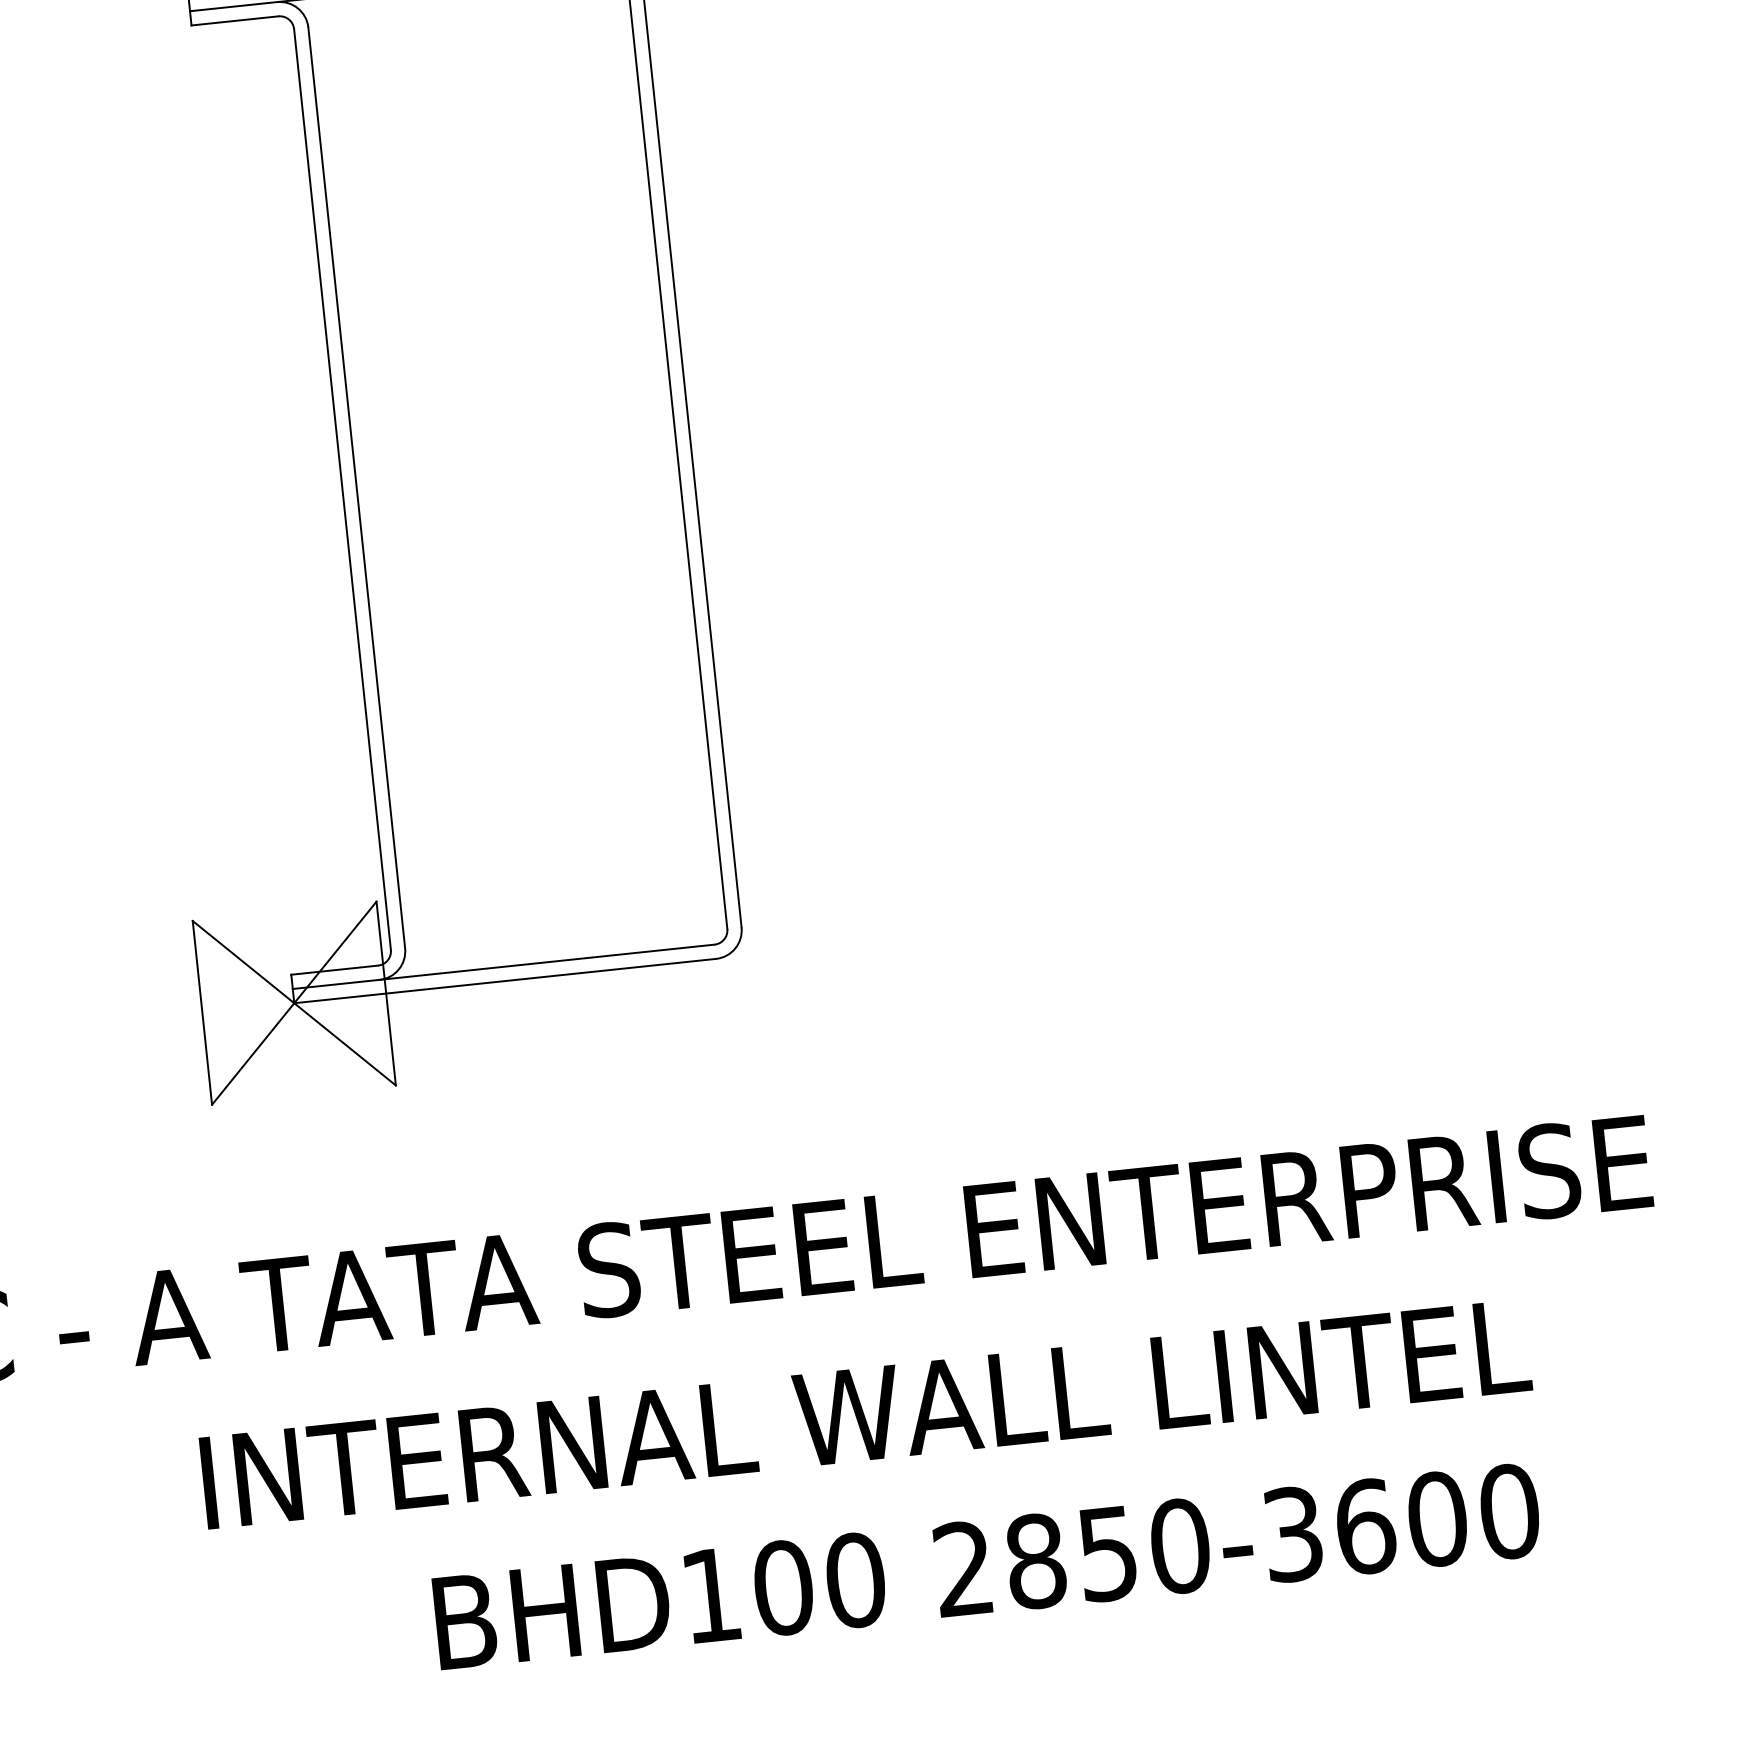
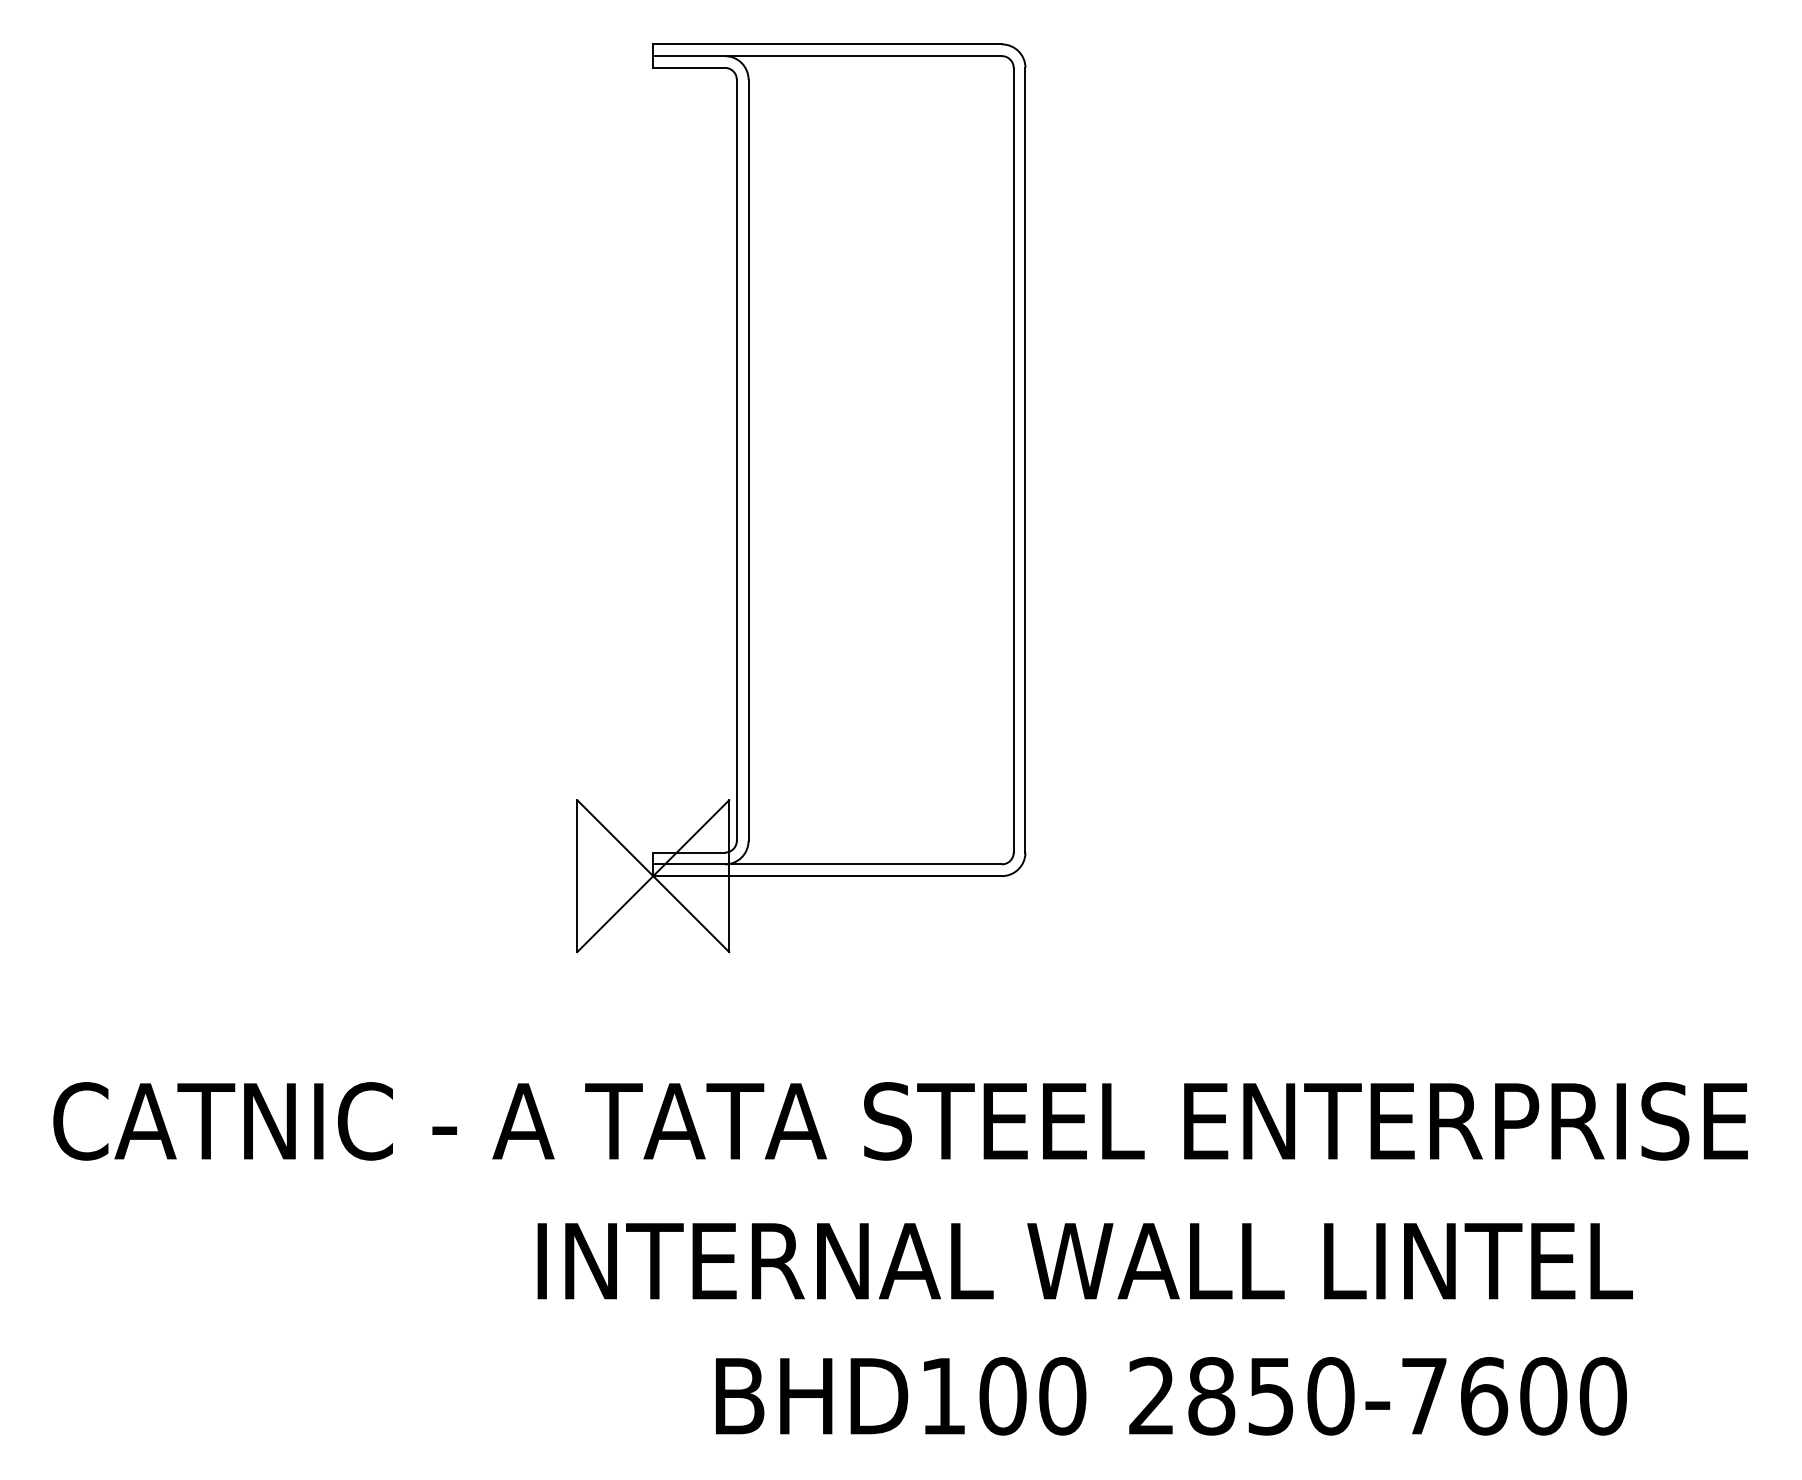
text: (1292, 1534) -> (1423, 1396), 2850-3600 -> 2850-7600

